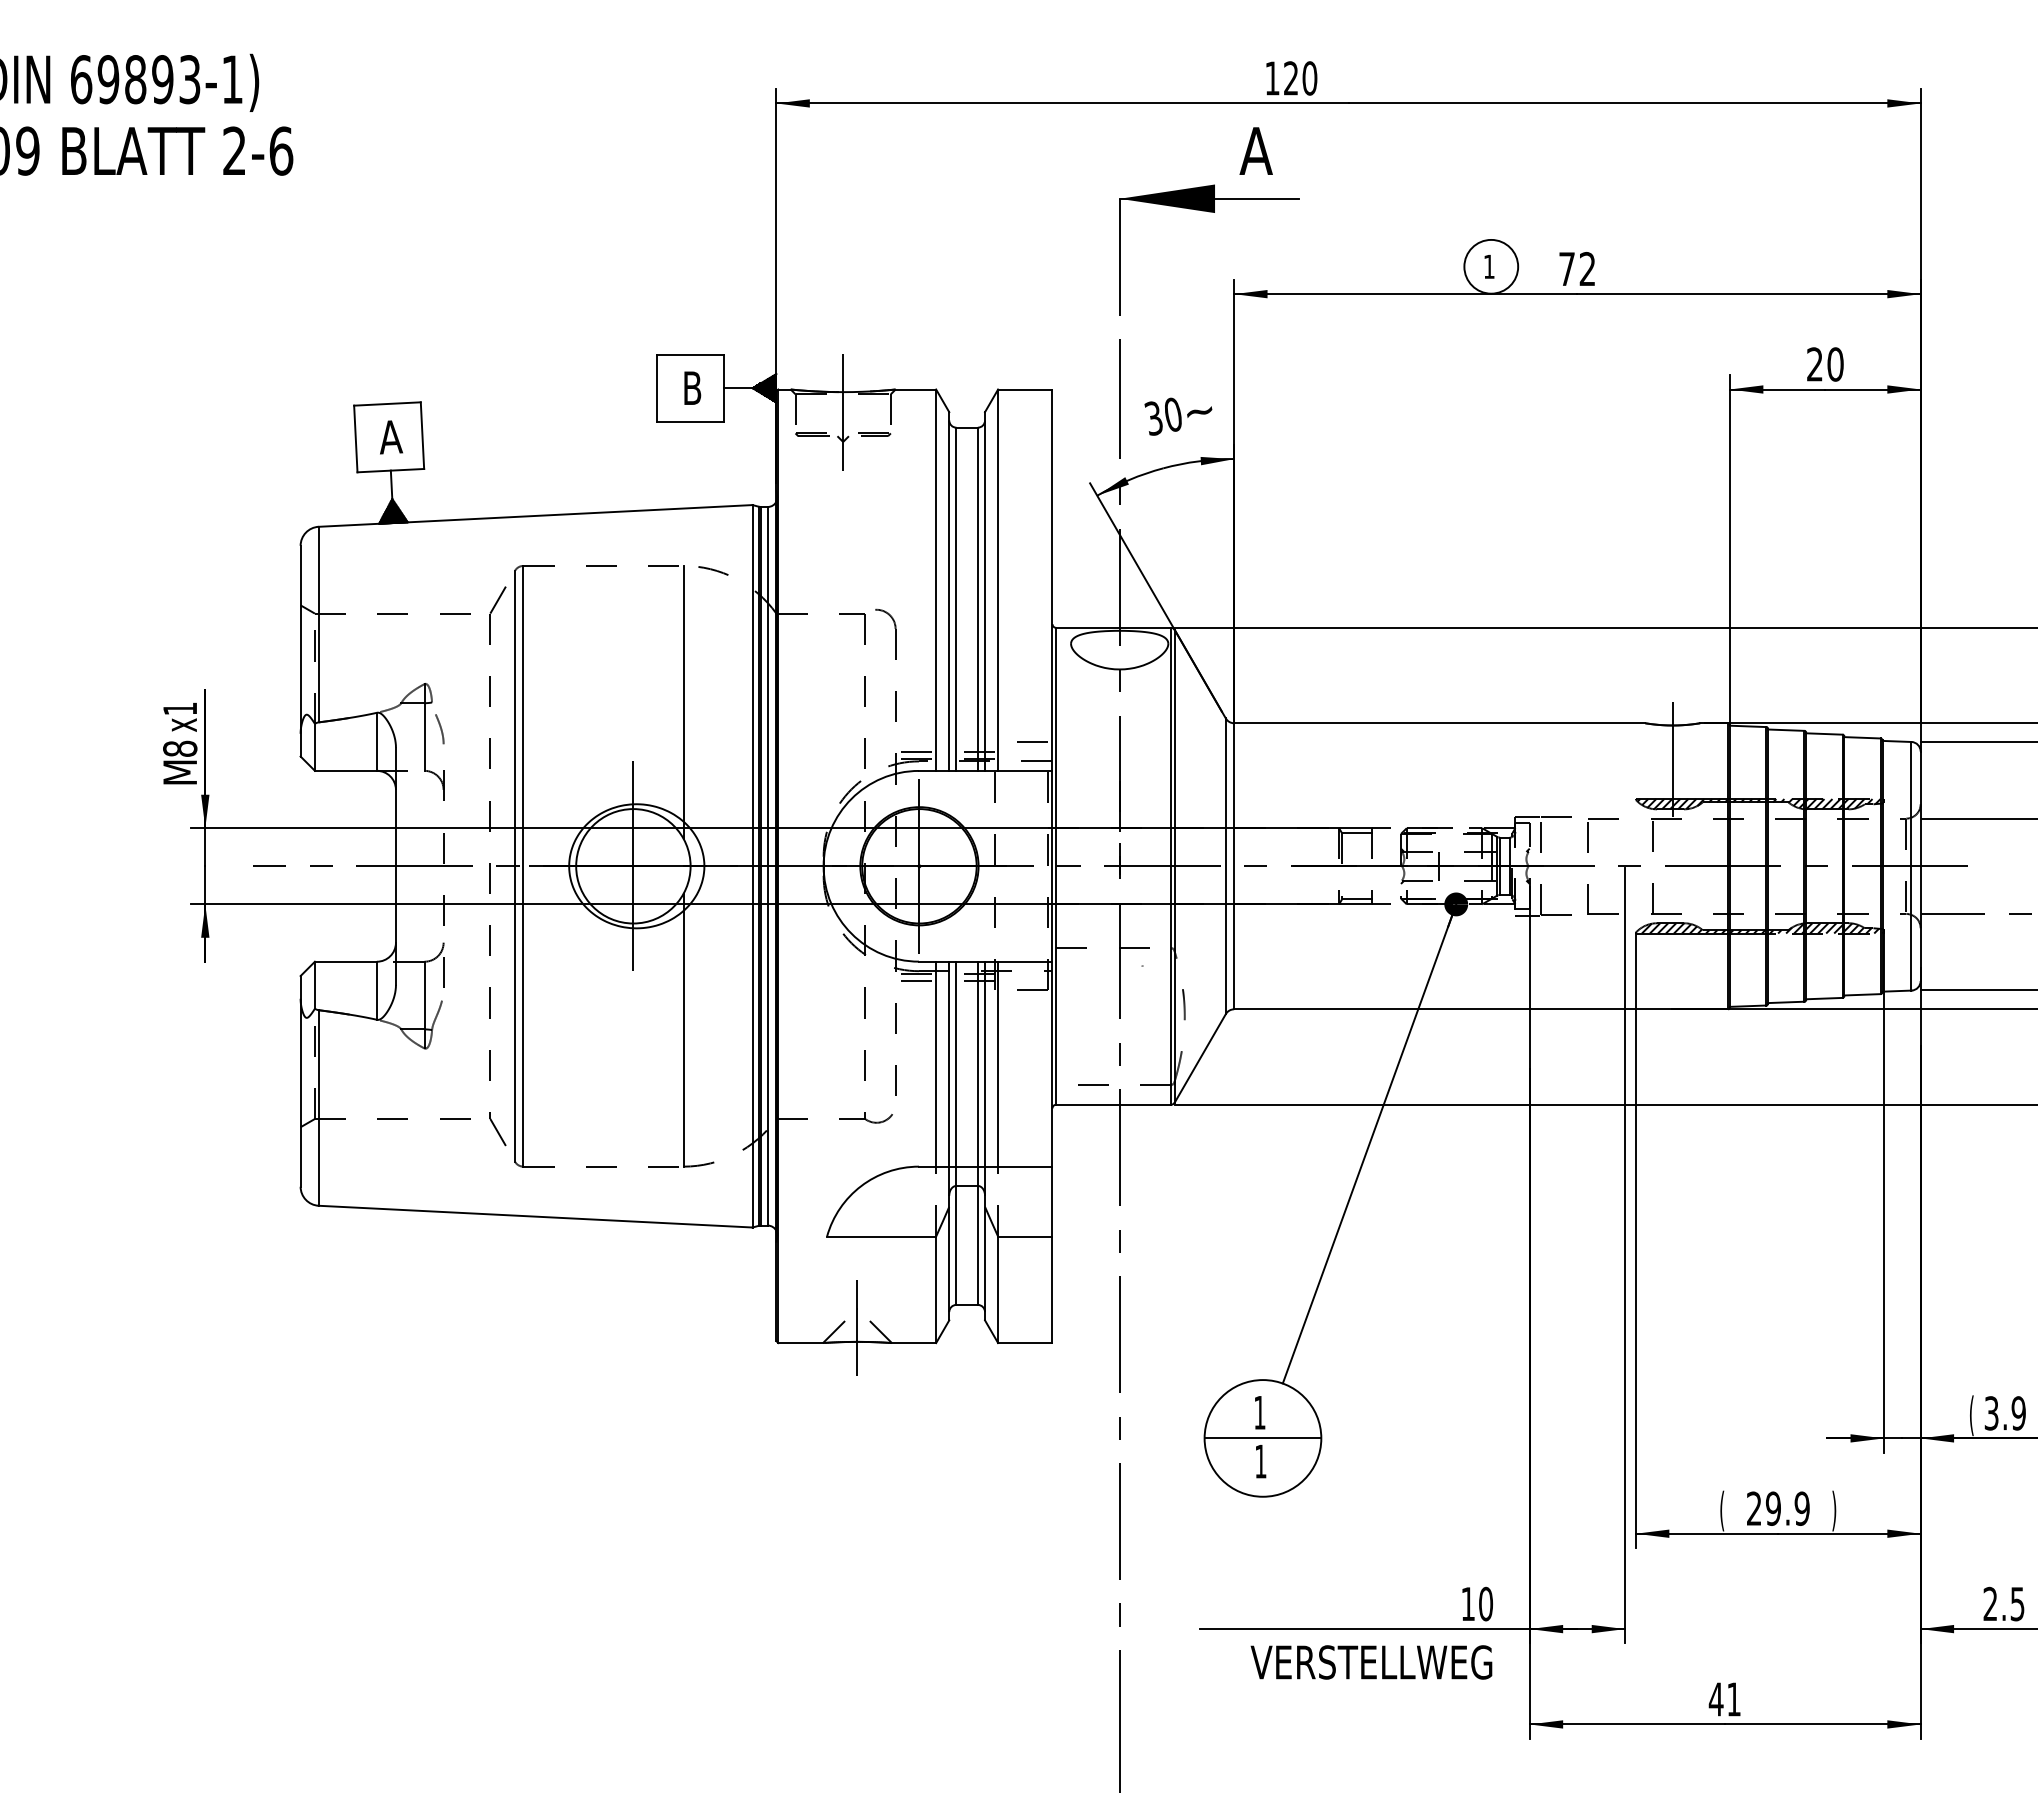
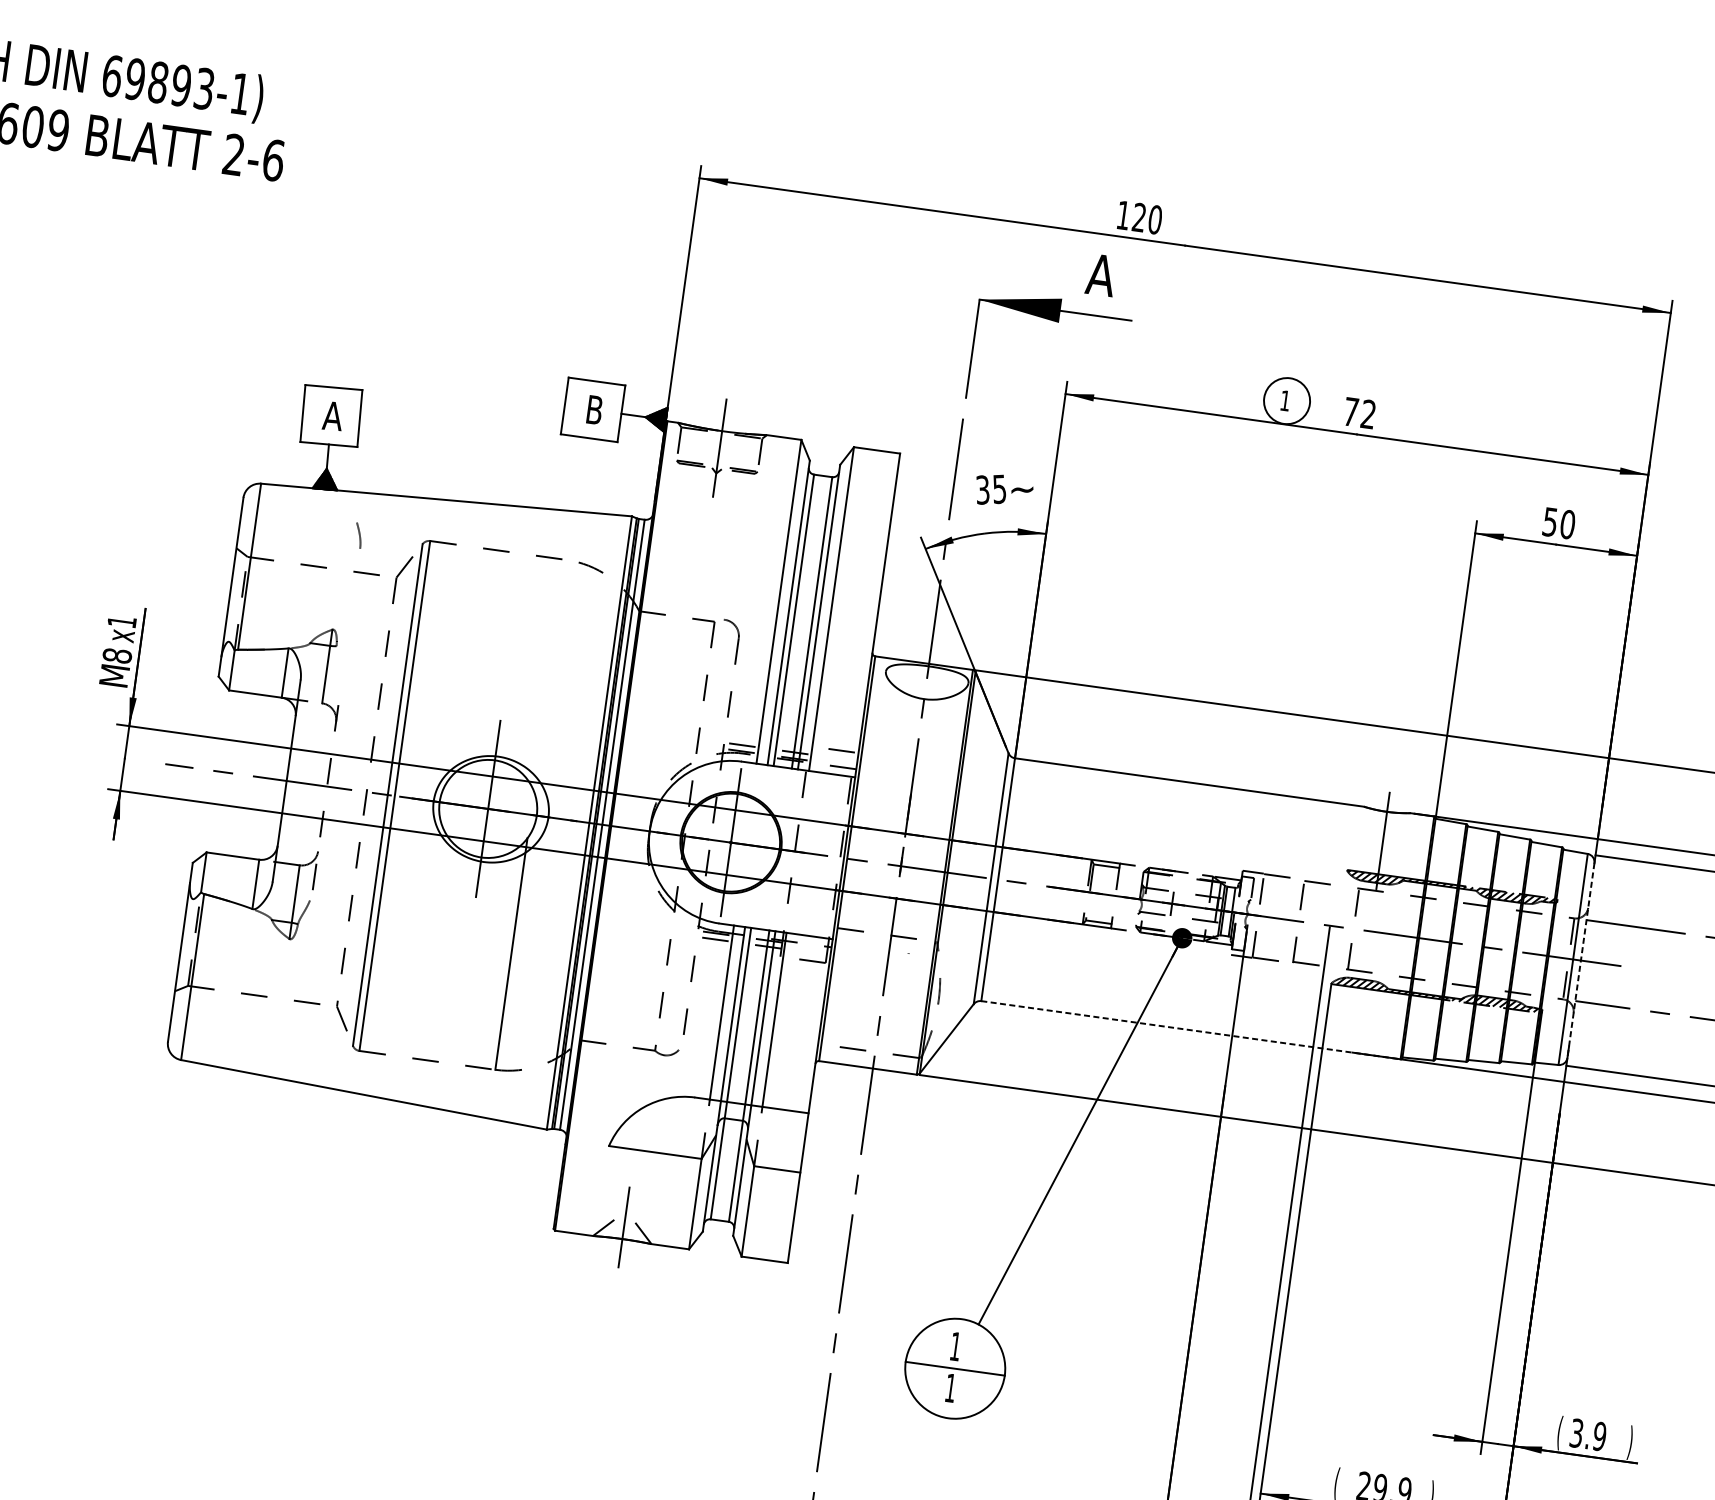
text: (1814, 364) -> (1549, 522), 20 -> 50
text: (1172, 414) -> (999, 488), 30 -> 35
line: (683, 701) -> (550, 674), removed
curve: (440, 729) -> (359, 535), moved
line: (1920, 866) -> (1580, 960), solid -> dashed
line: (1481, 1009) -> (1191, 1030), solid -> dashed

